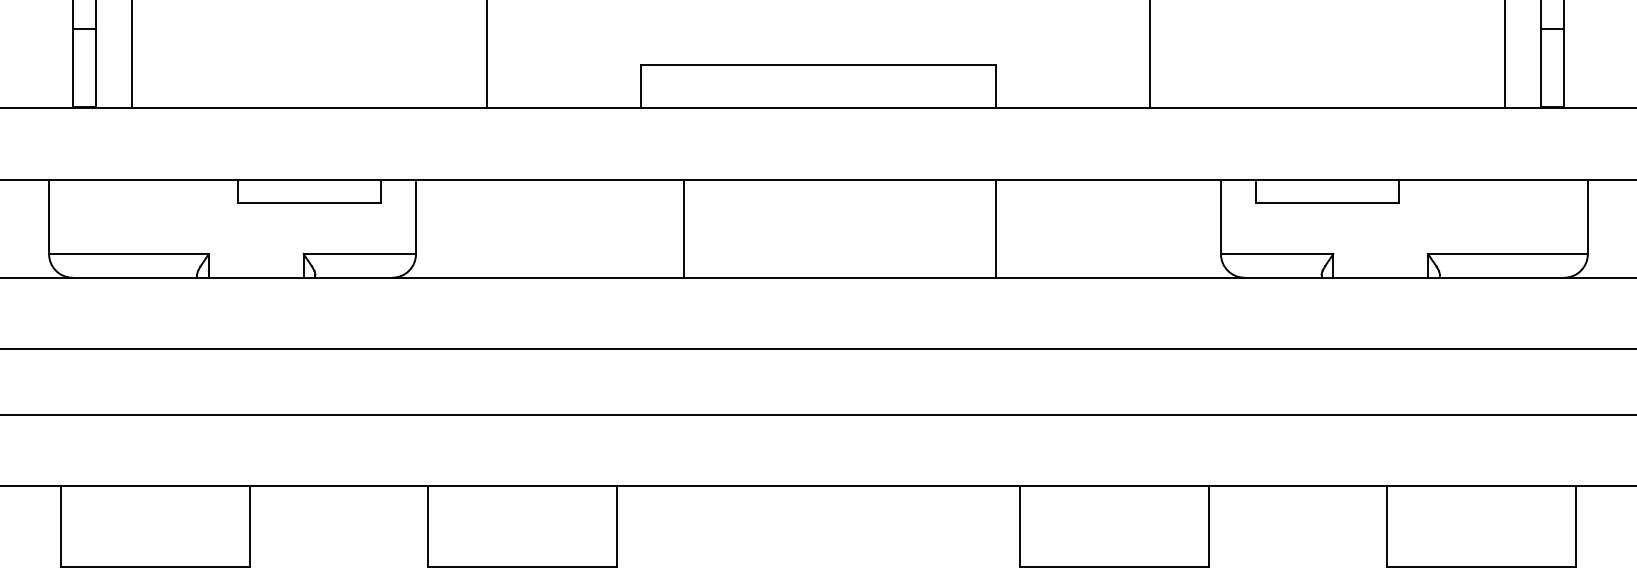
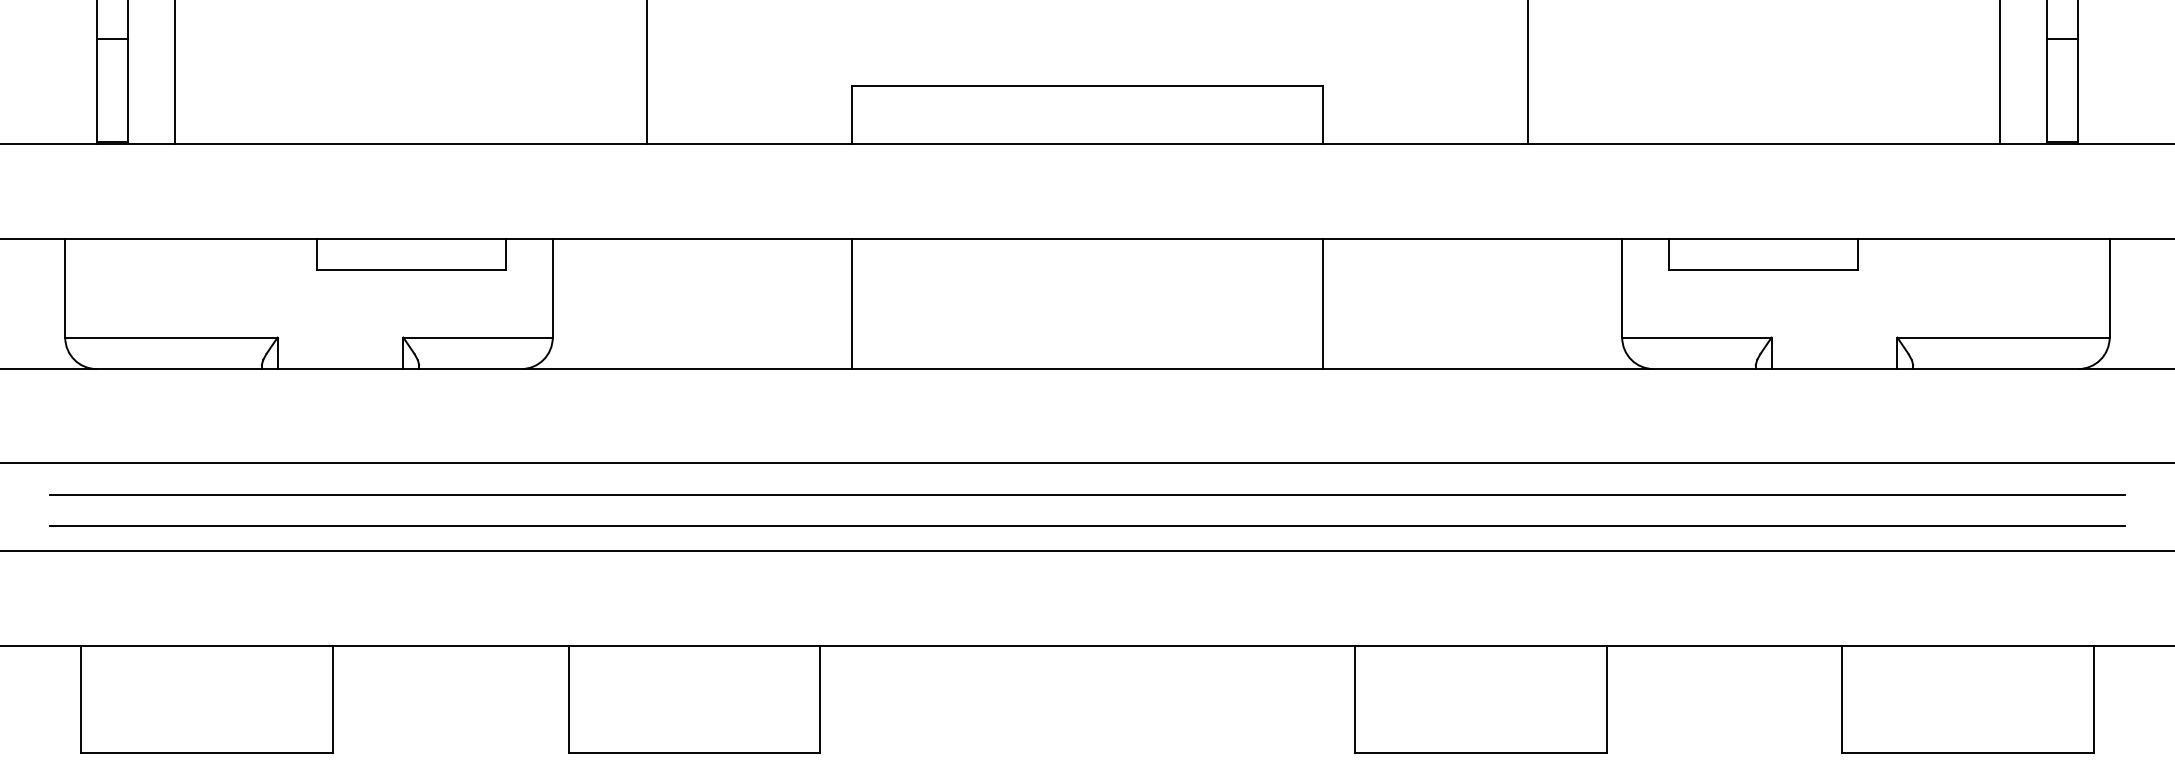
line: (683, 228) -> (851, 303), moved
line: (818, 372) -> (1087, 494), added
line: (818, 396) -> (1087, 526), added

